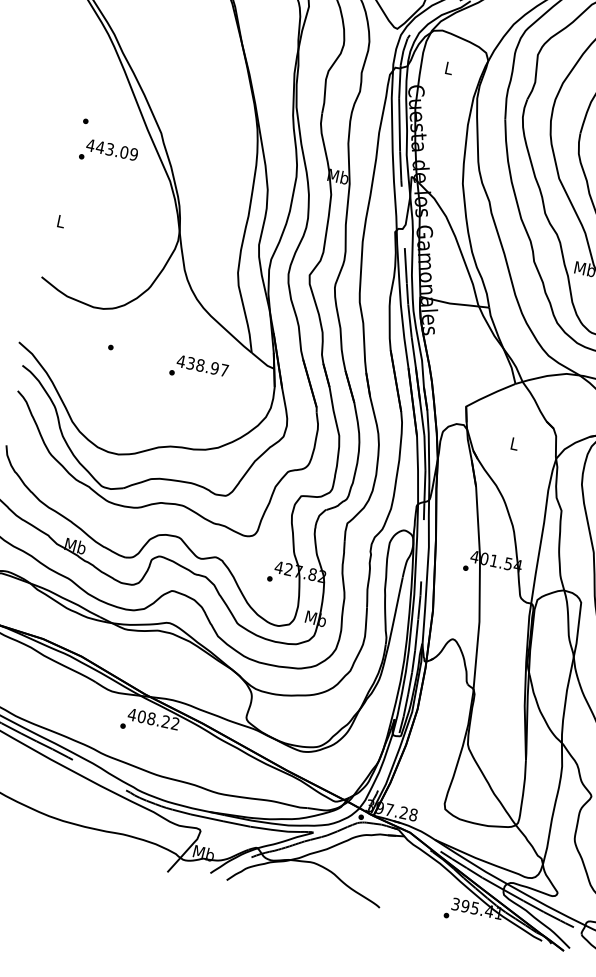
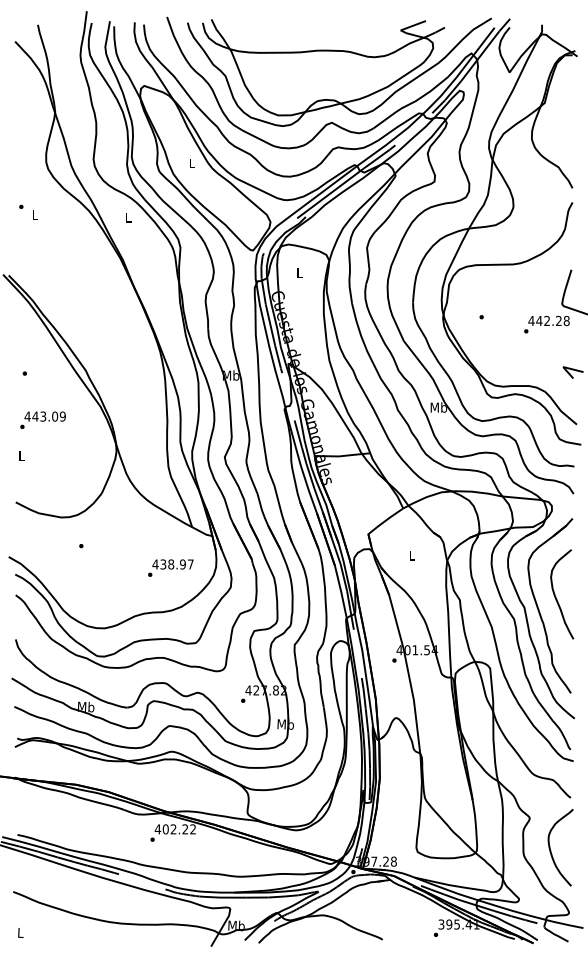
text: (108, 152) -> (42, 419), moved
text: (198, 368) -> (170, 567), moved
text: (151, 718) -> (173, 829), 408.22 -> 402.22

